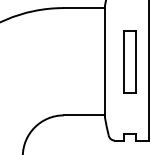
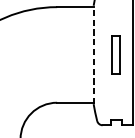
line: (104, 61) -> (93, 54), solid -> dashed
part: (129, 61) -> (115, 54), size x0.7

